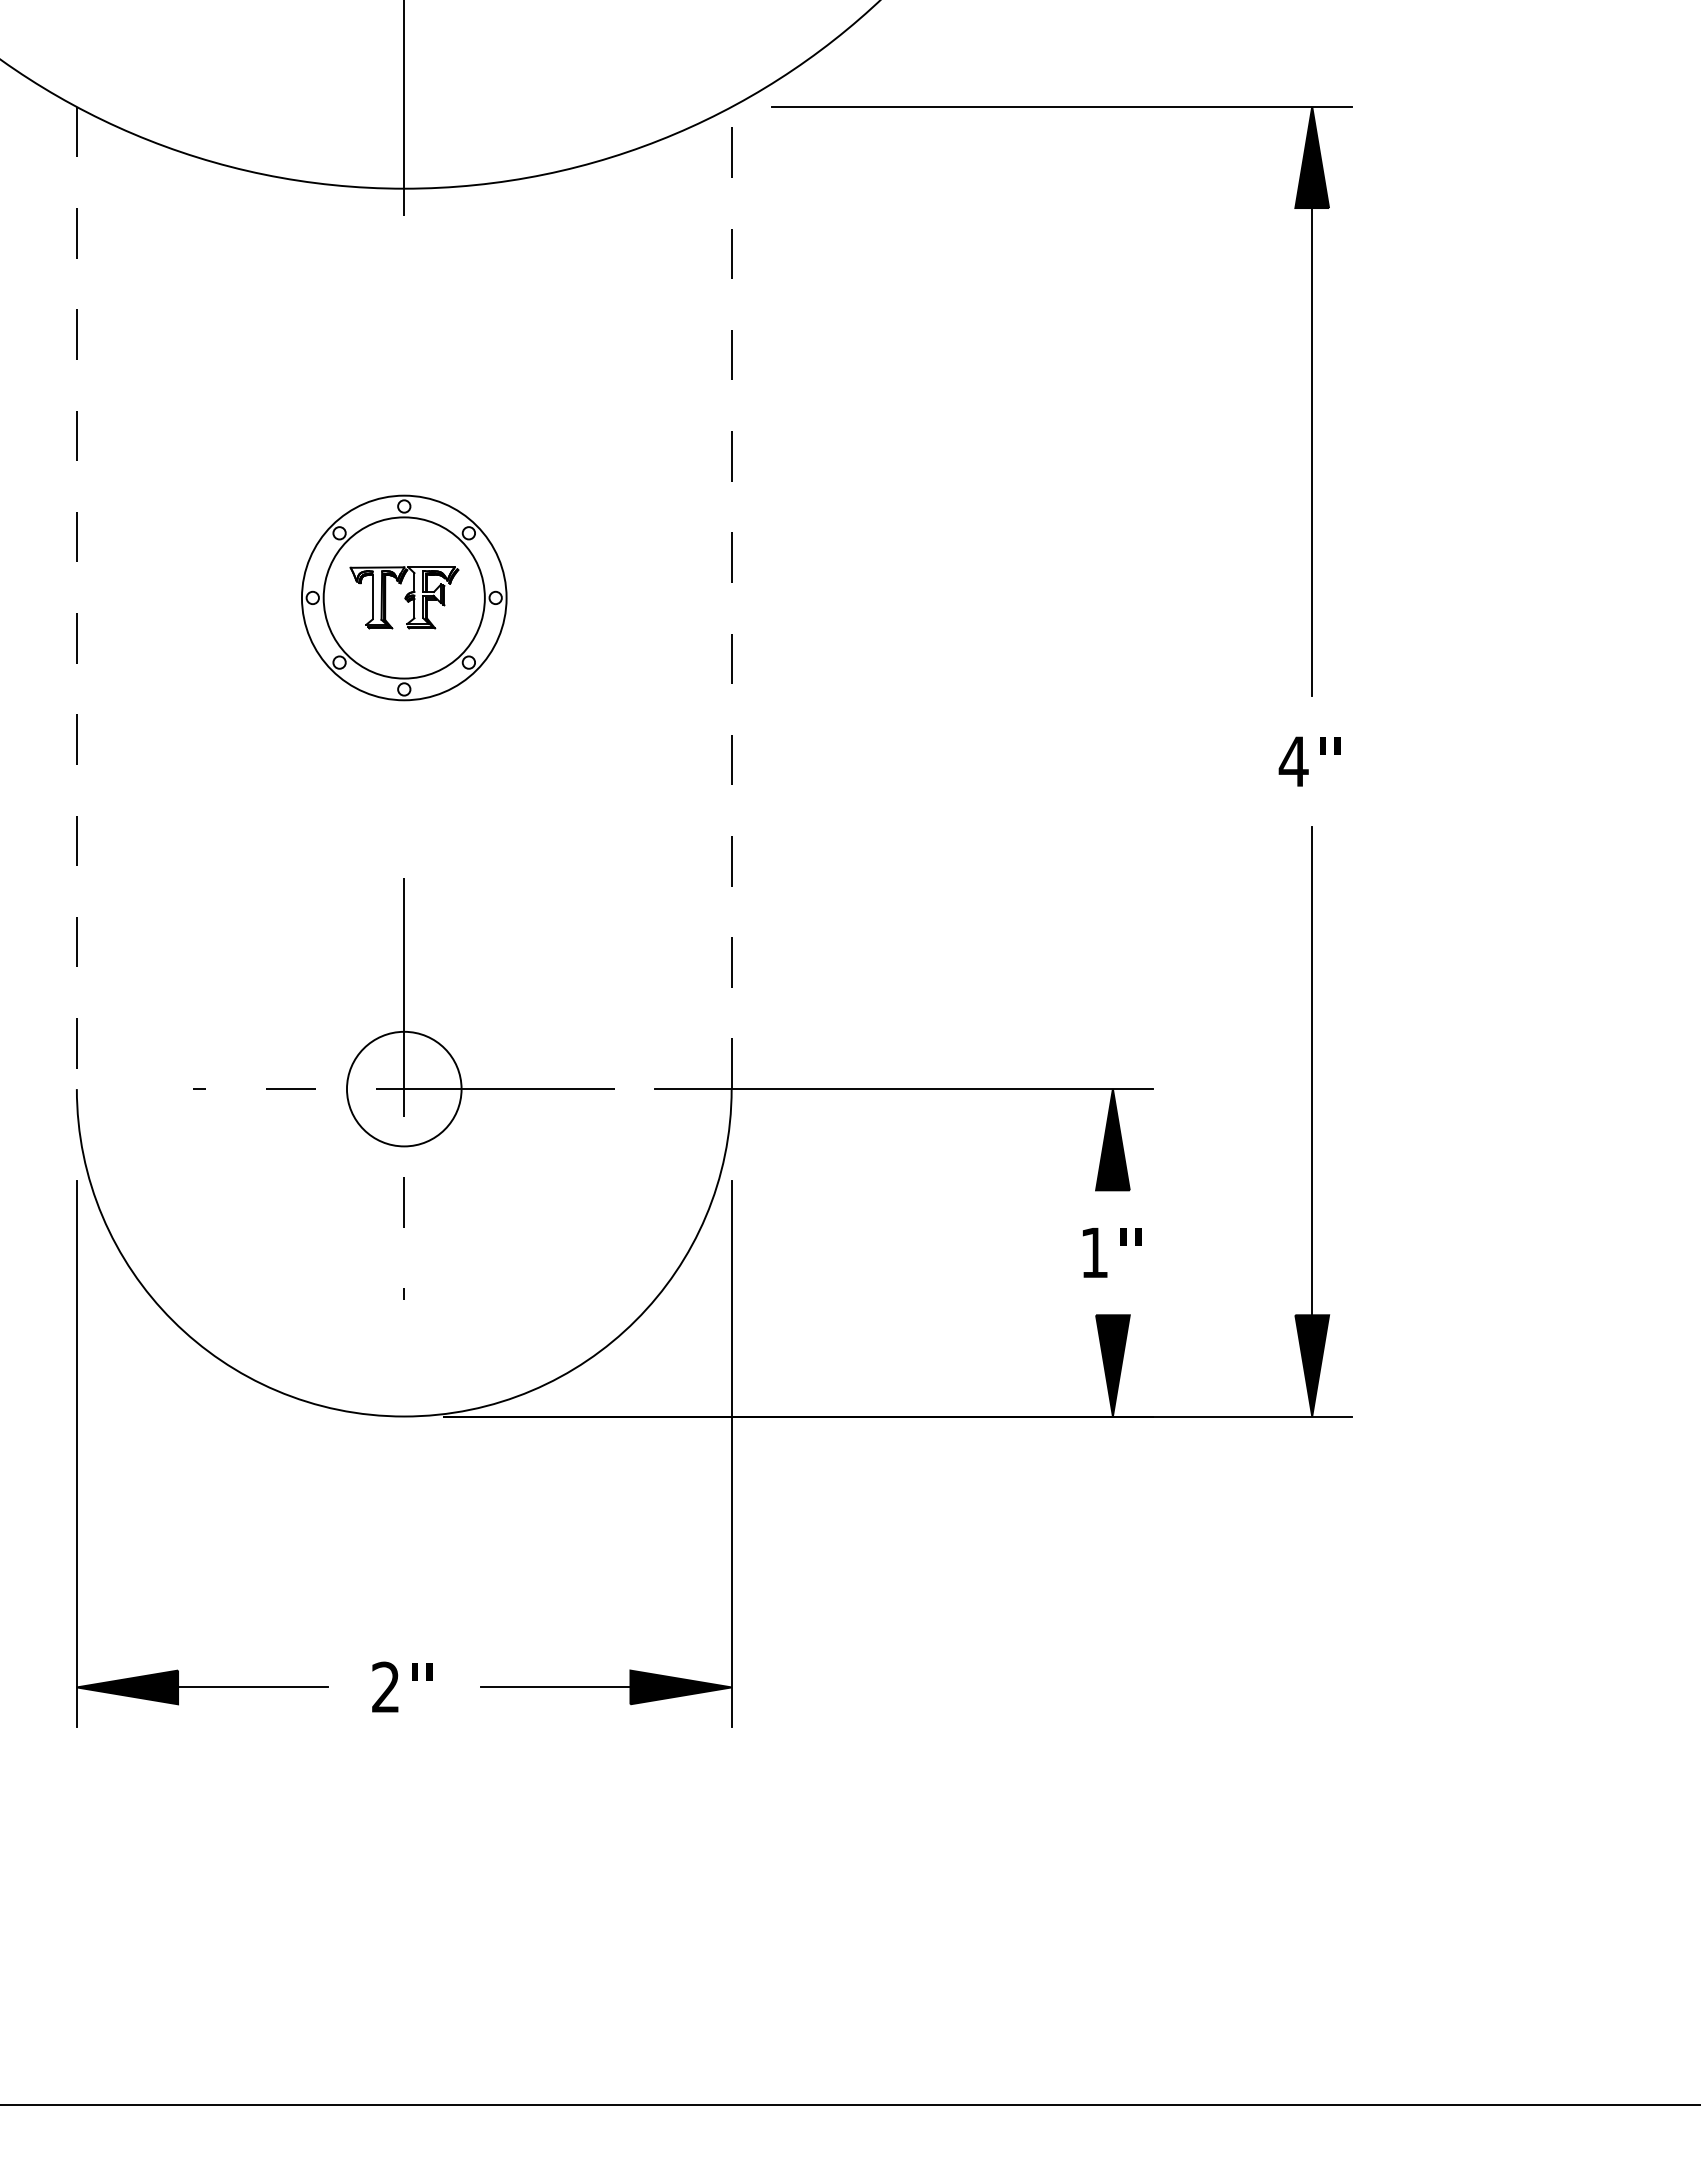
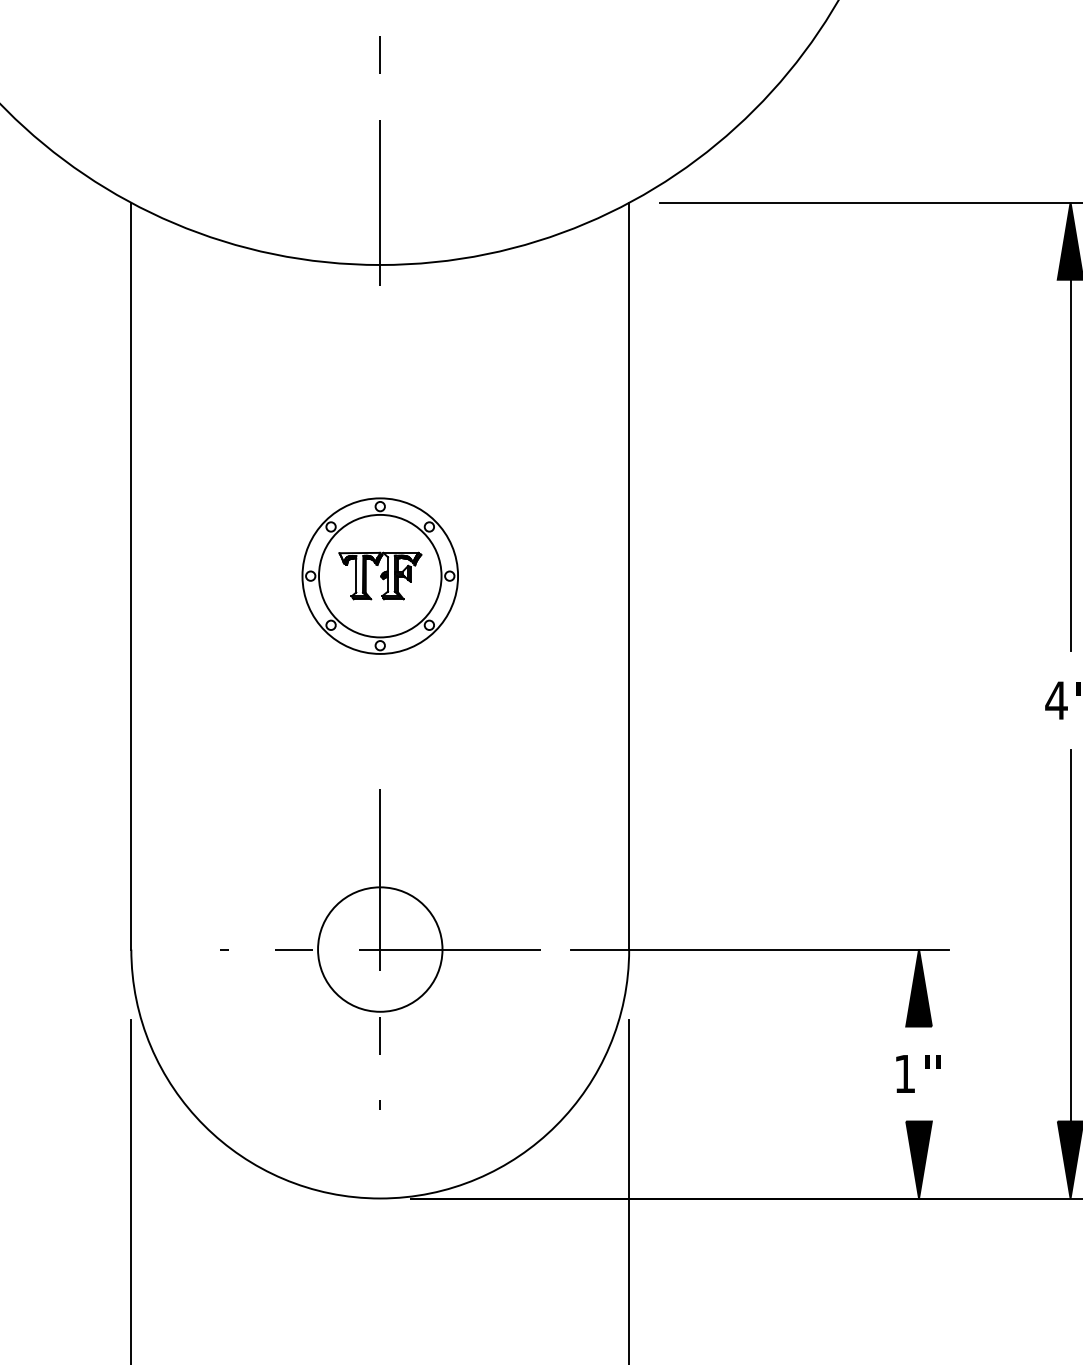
line: (731, 597) -> (629, 575), dashed -> solid
line: (76, 598) -> (131, 576), dashed -> solid
circle: (404, 1088) -> (380, 949), size x1.43

